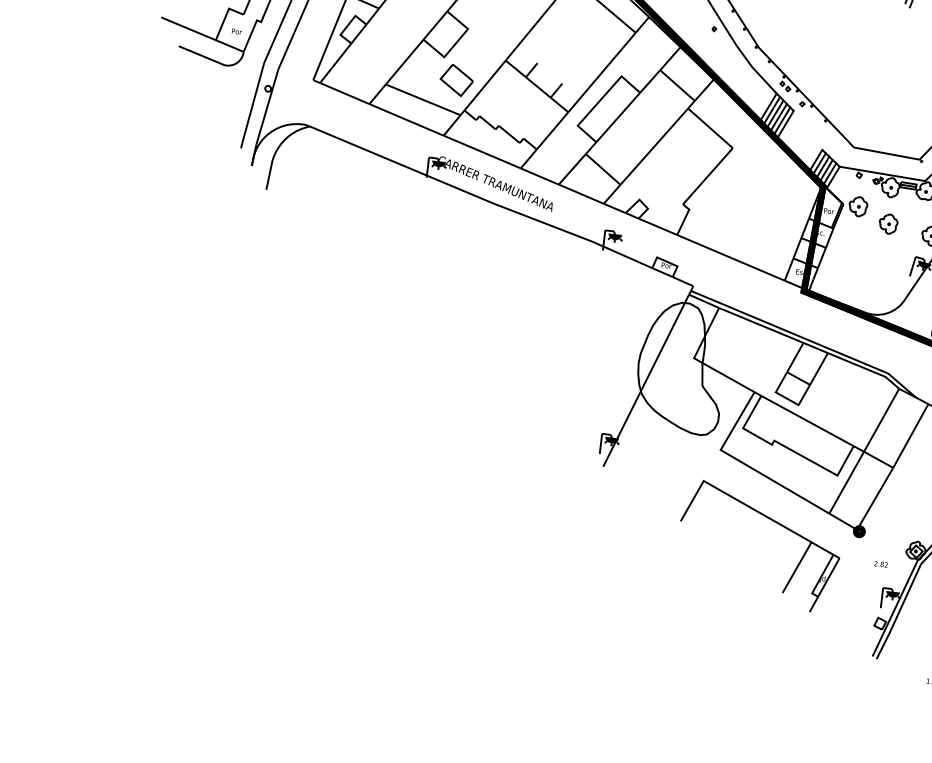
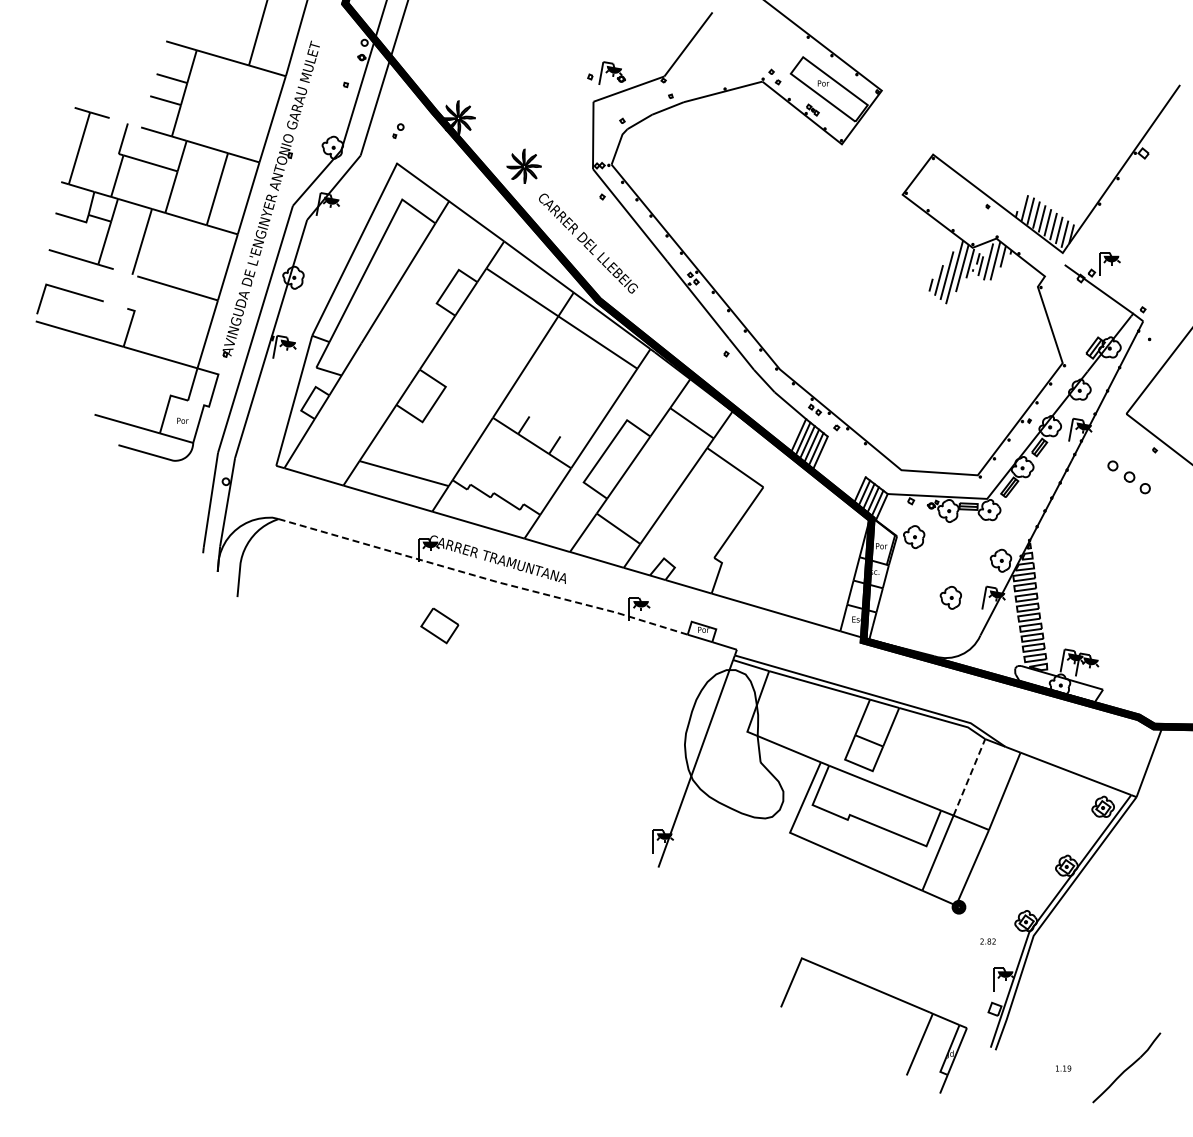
part: (456, 80) -> (439, 625), moved
line: (481, 198) -> (483, 578), solid -> dashed
part: (888, 223) -> (950, 597), moved
line: (881, 419) -> (969, 776), solid -> dashed
part: (773, 521) -> (886, 995), moved

